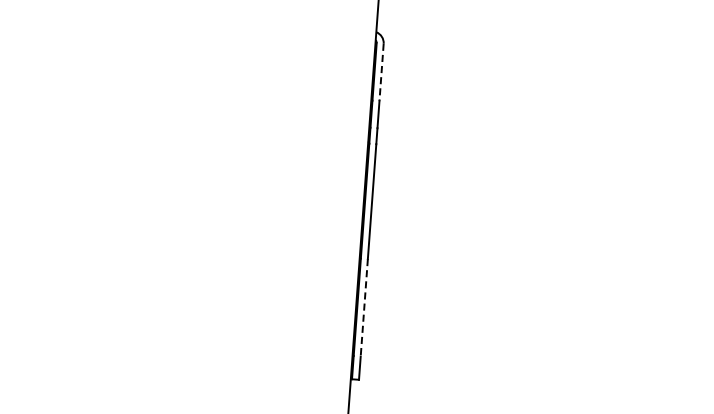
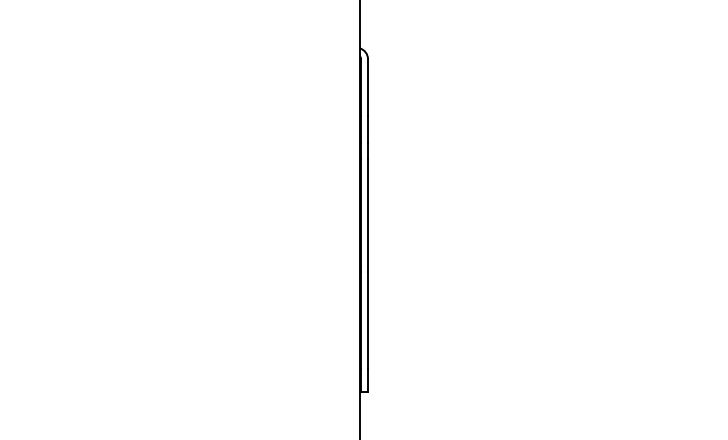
line: (381, 73) -> (368, 88), dashed -> solid
line: (364, 307) -> (368, 320), dashed -> solid

